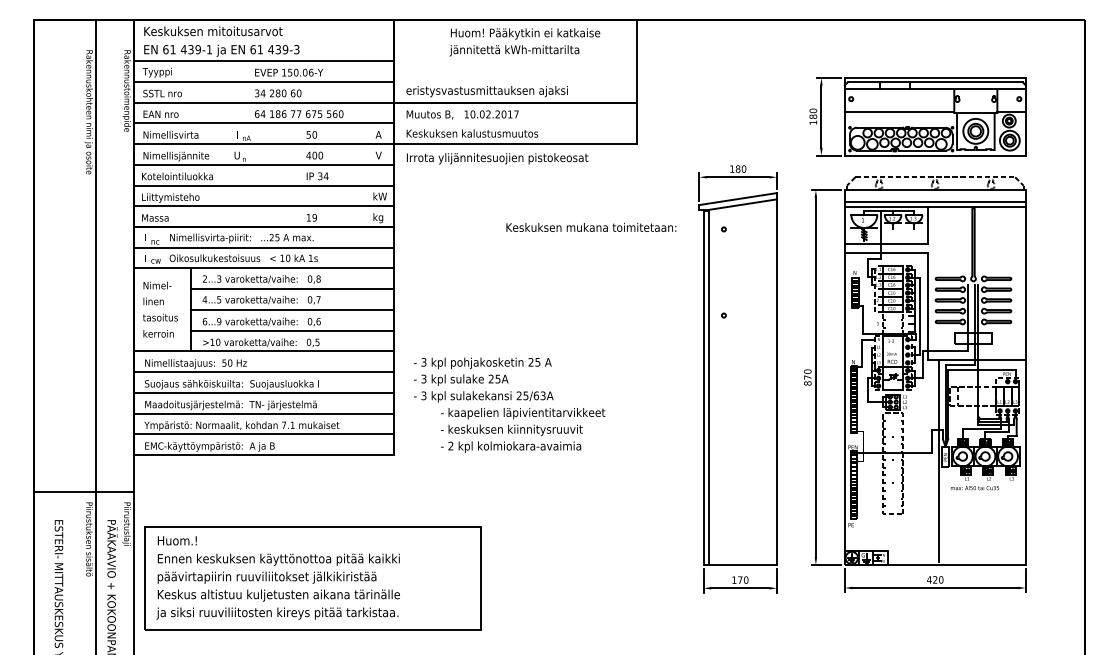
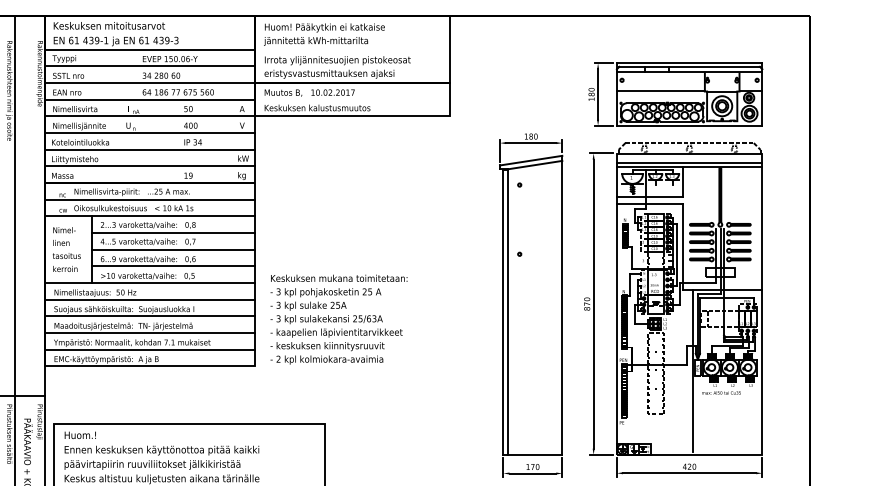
text: (524, 42) -> (324, 34), moved
text: (497, 158) -> (337, 60), moved
text: (591, 227) -> (339, 278), moved
text: (523, 430) -> (336, 346), moved

